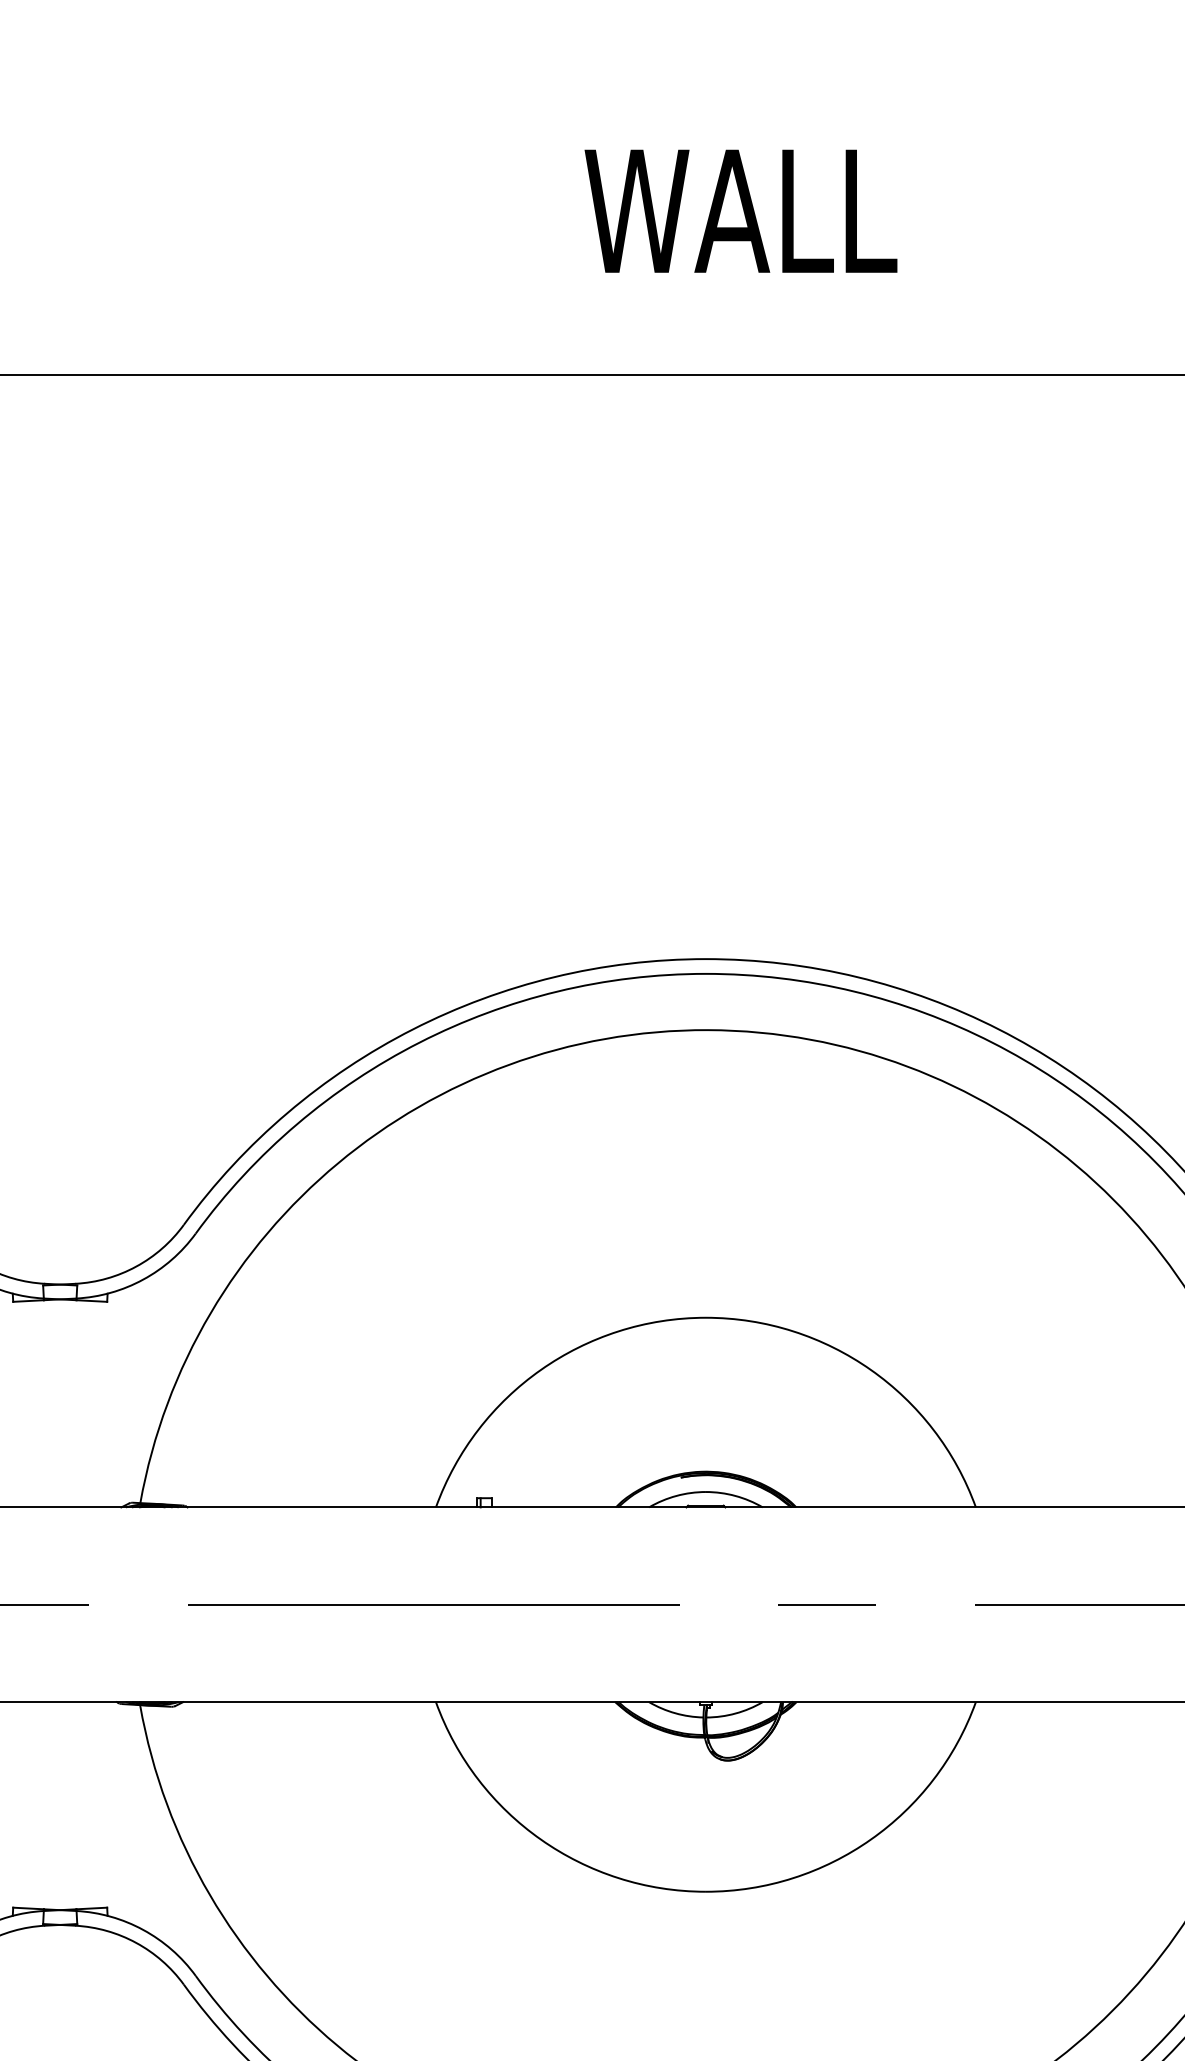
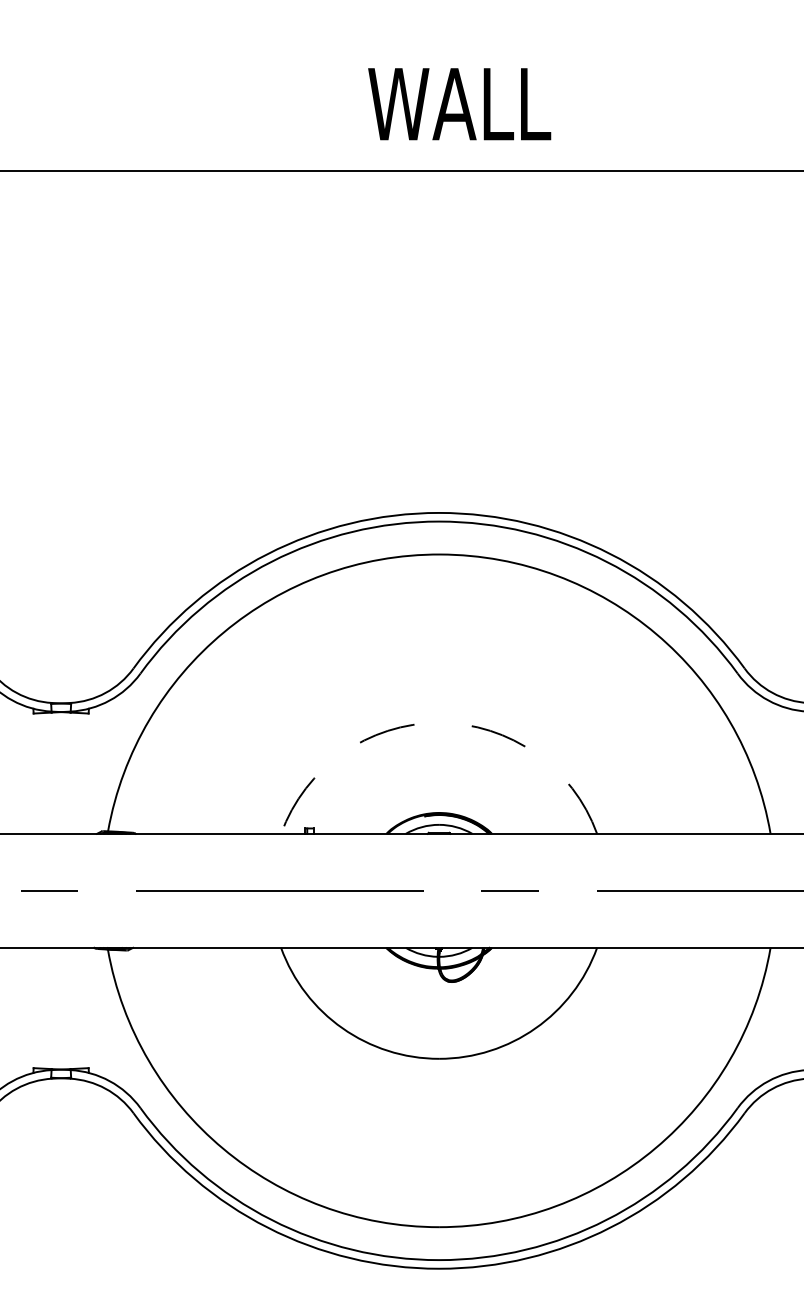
text: (740, 211) -> (459, 104), moved
arc: (706, 1317) -> (439, 722), solid -> dashed

